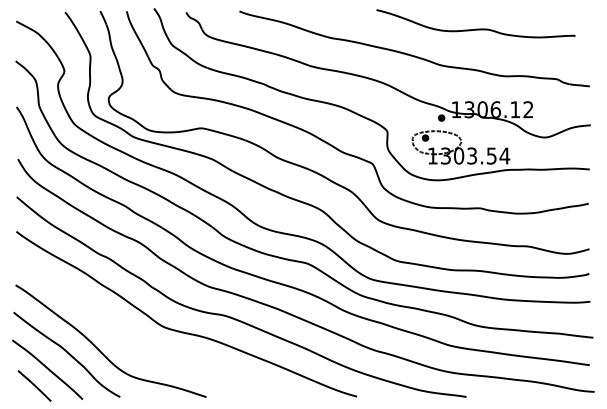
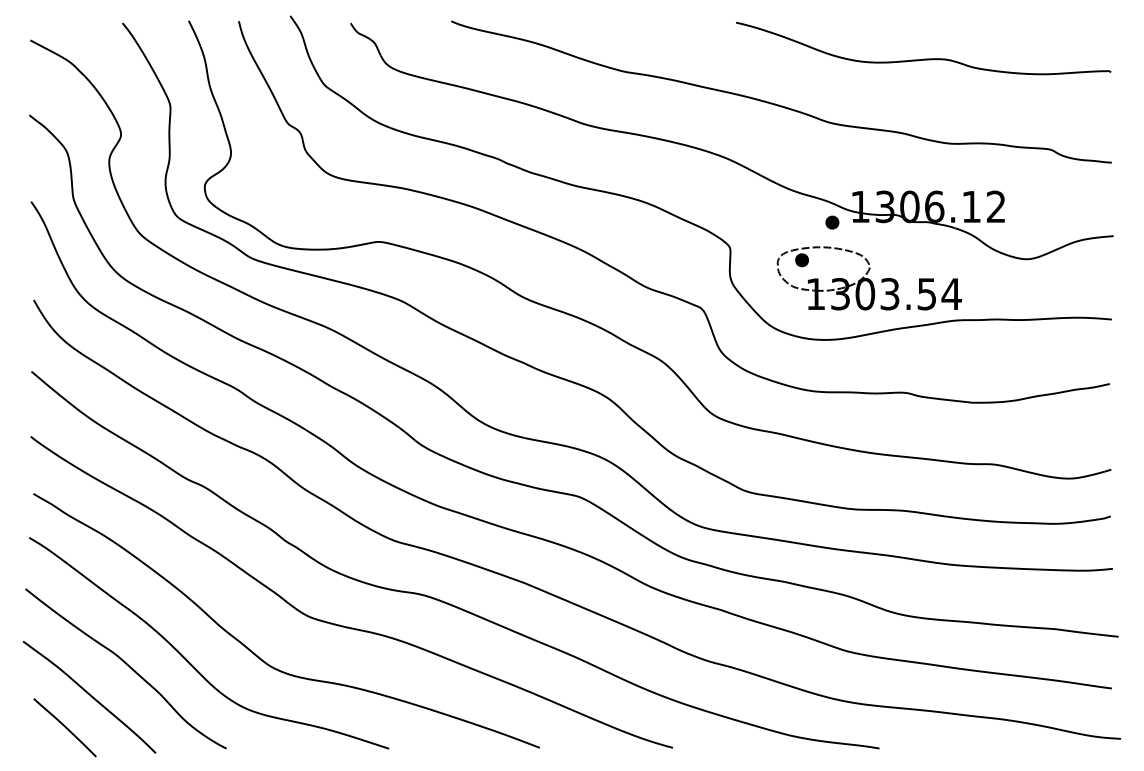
curve: (475, 28) -> (922, 57), moved
curve: (136, 346) -> (257, 653), added

